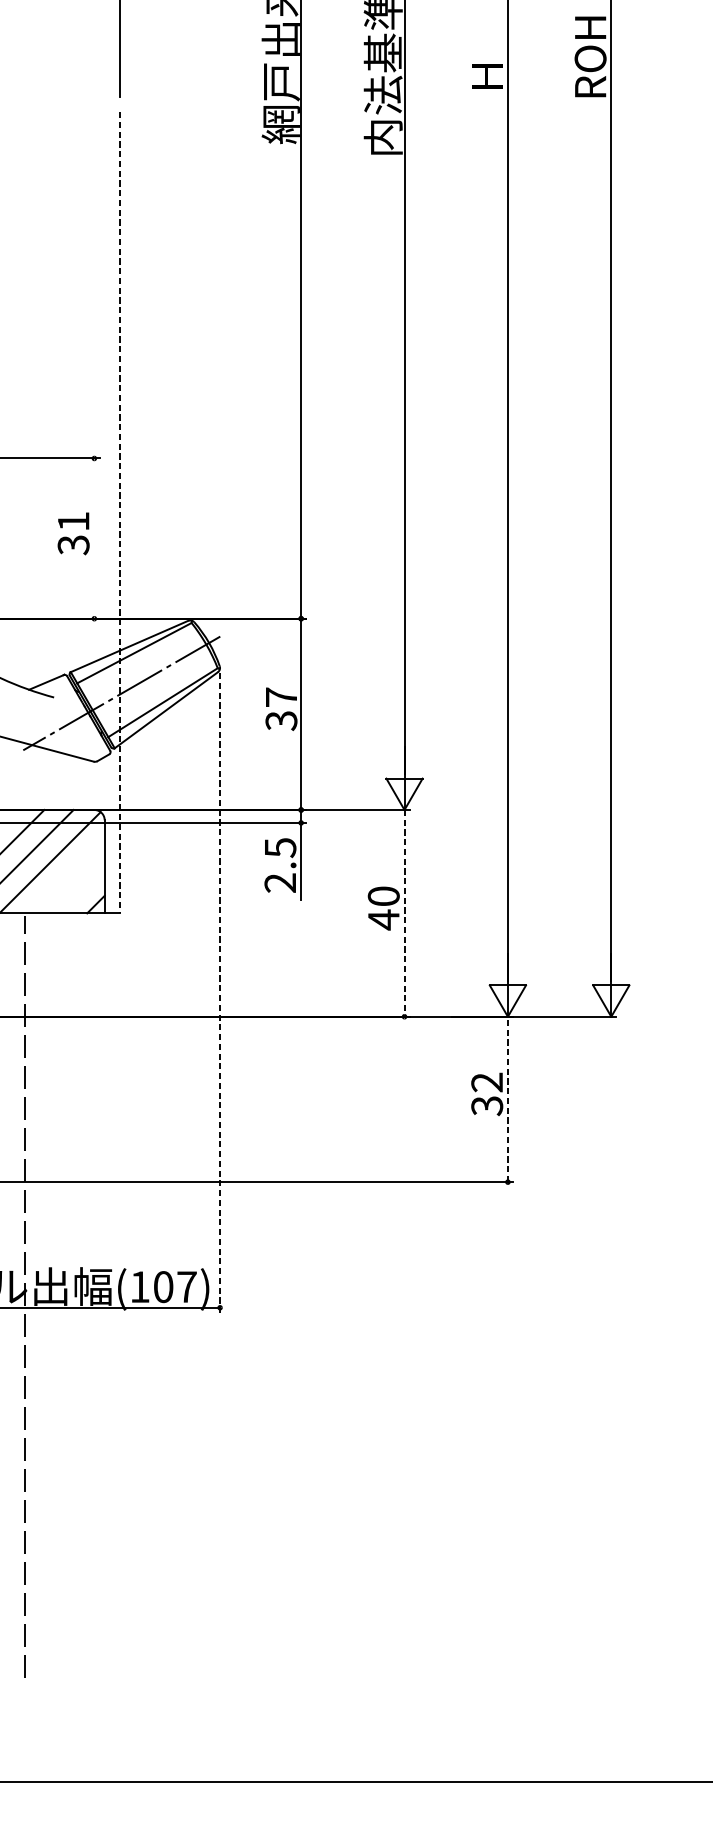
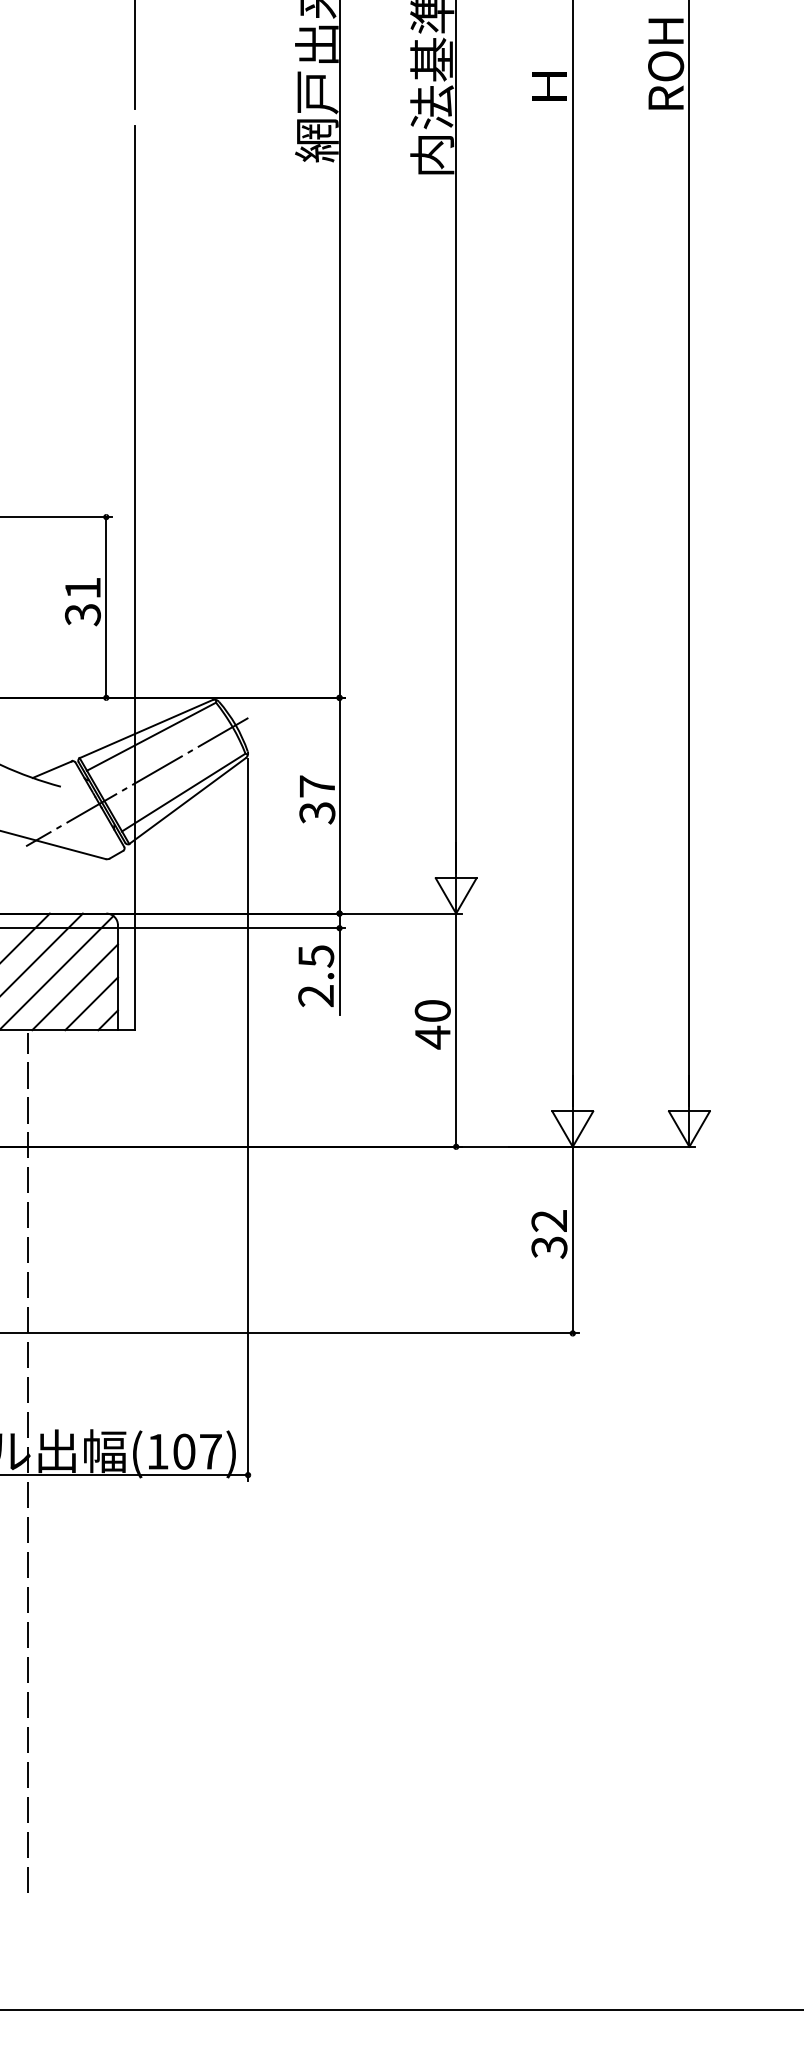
line: (120, 512) -> (135, 578), dashed -> solid
line: (94, 538) -> (106, 607), added
line: (66, 875) -> (74, 987), added
line: (81, 889) -> (91, 1003), added
line: (404, 913) -> (456, 1030), dashed -> solid
line: (220, 993) -> (248, 1120), dashed -> solid
line: (507, 1098) -> (572, 1239), dashed -> solid

